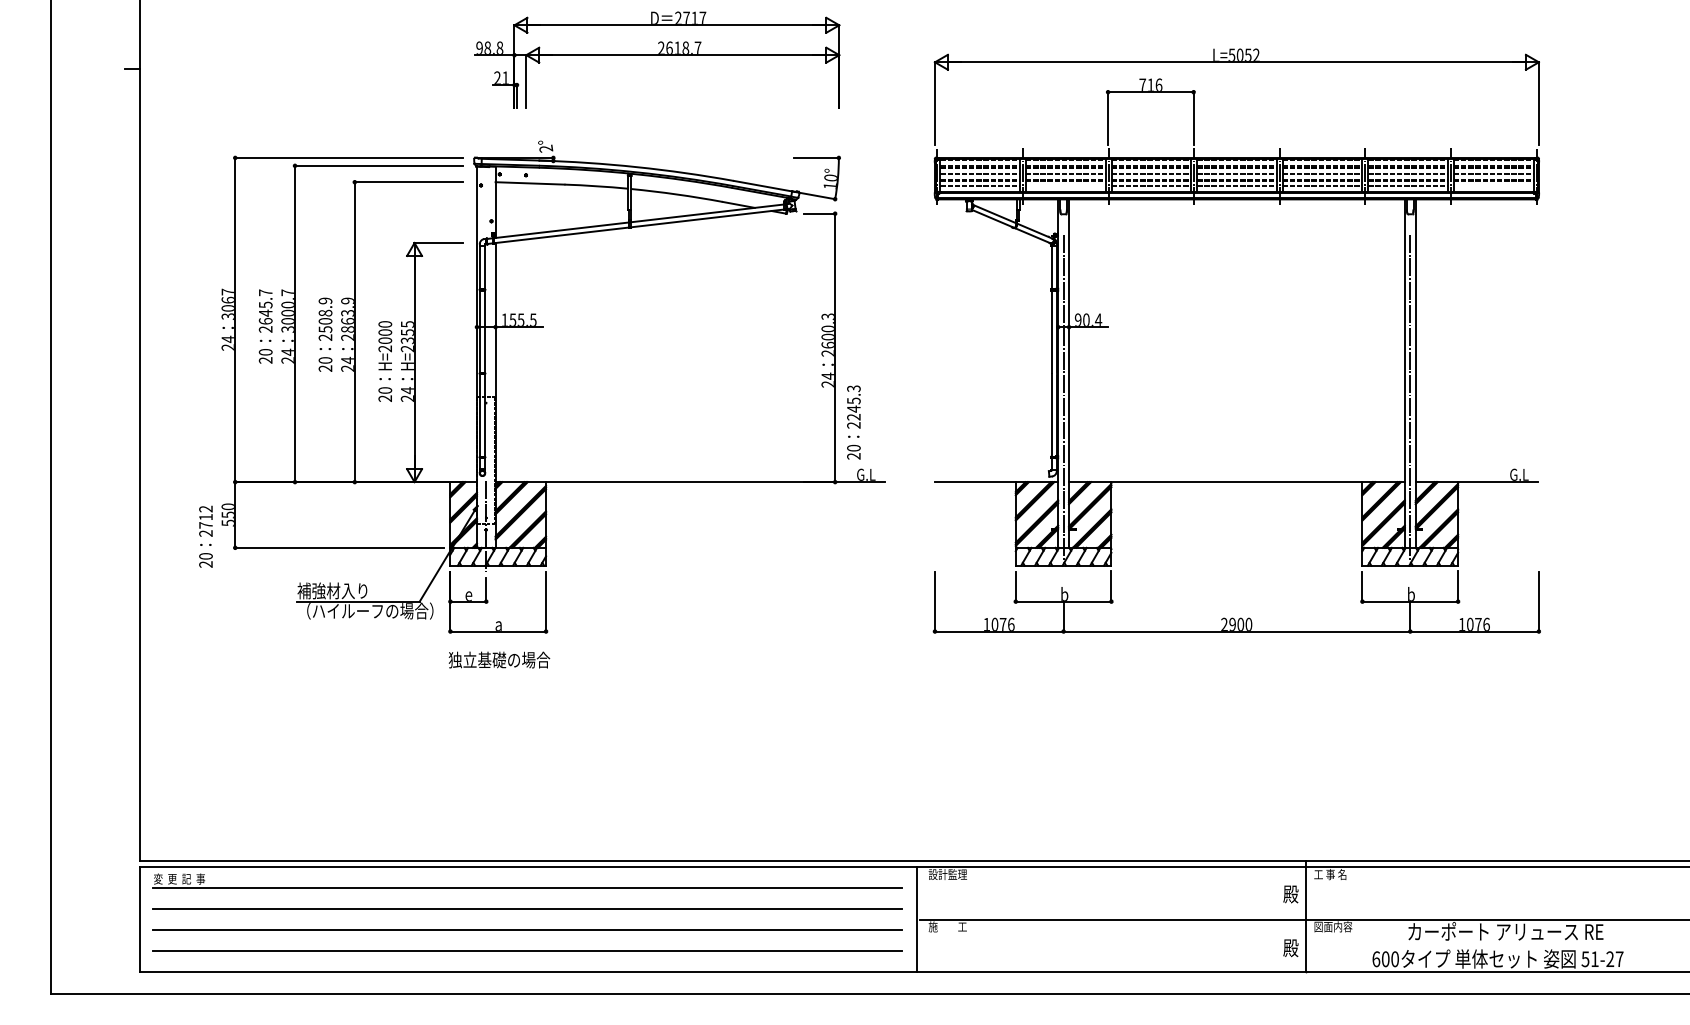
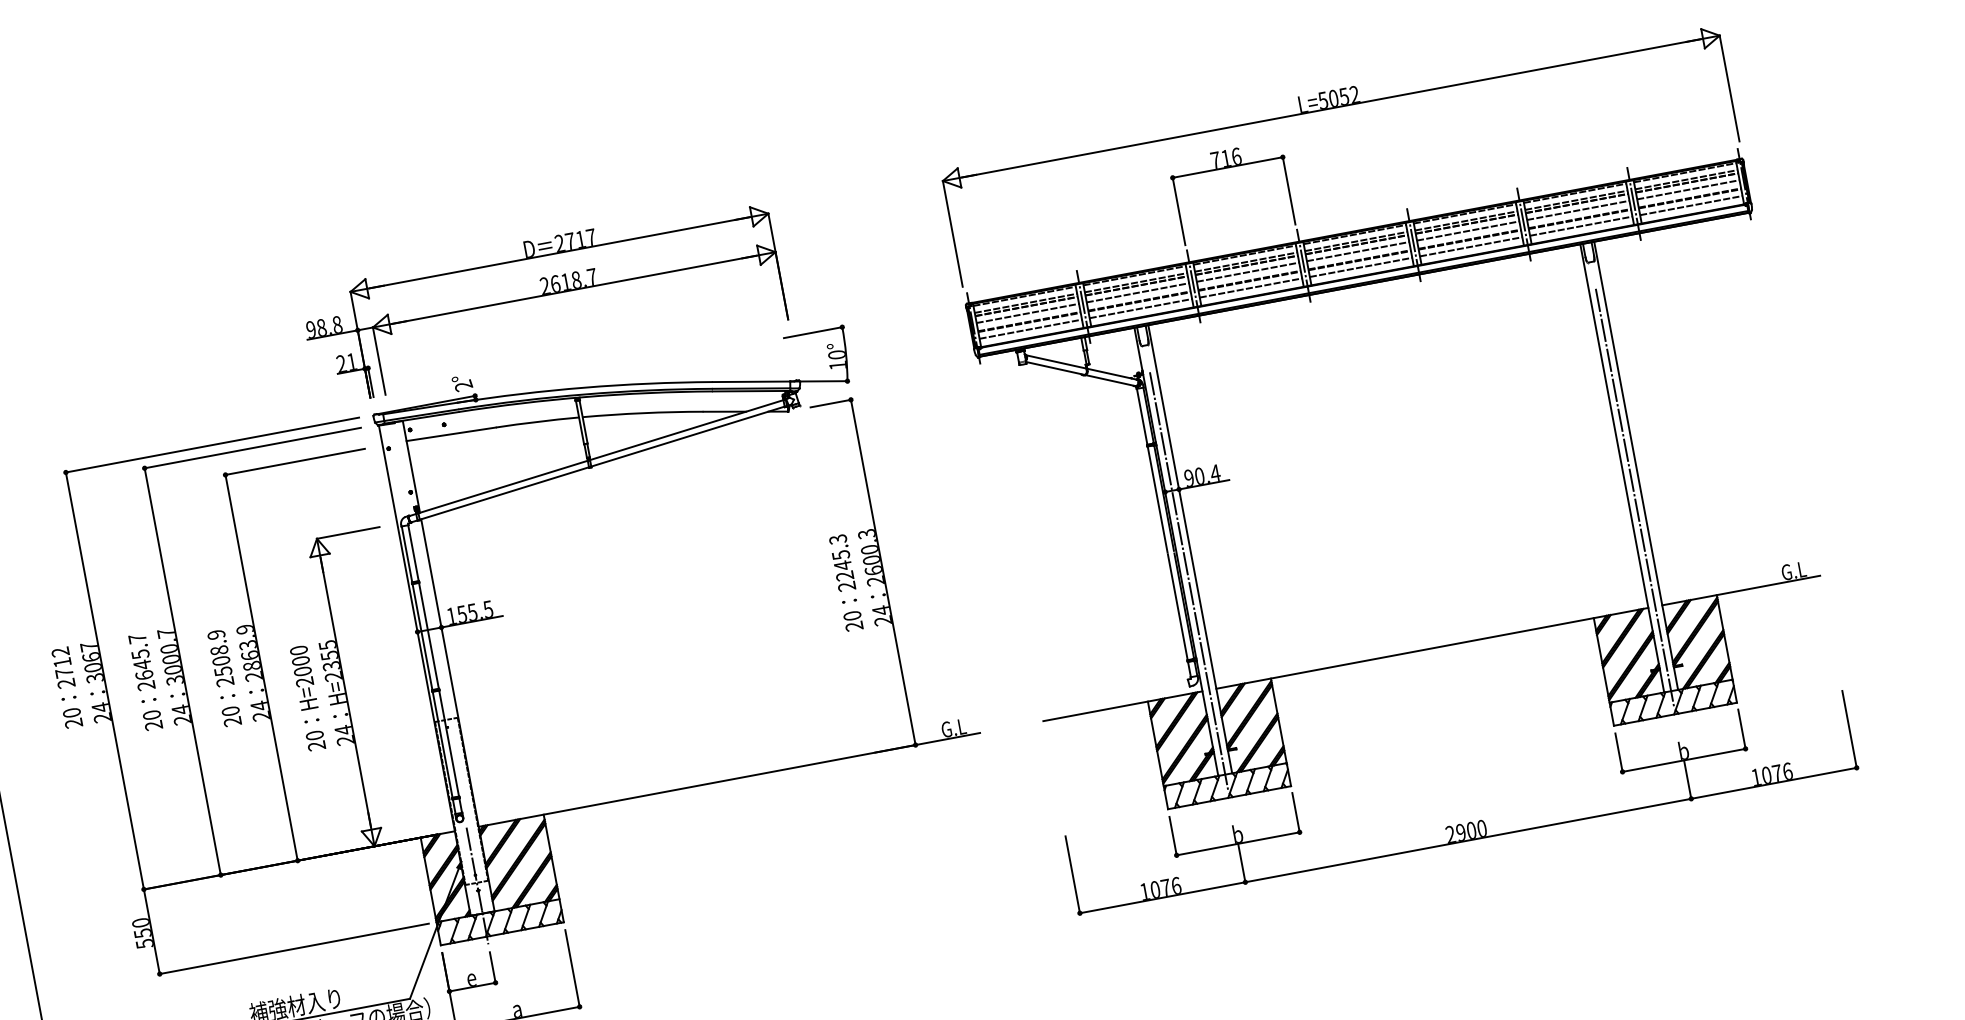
part: (657, 59) -> (542, 301), moved
line: (1065, 185) -> (1140, 308), added
line: (1493, 185) -> (1690, 205), added
text: (853, 422) -> (845, 582), moved
text: (205, 536) -> (66, 687), moved

